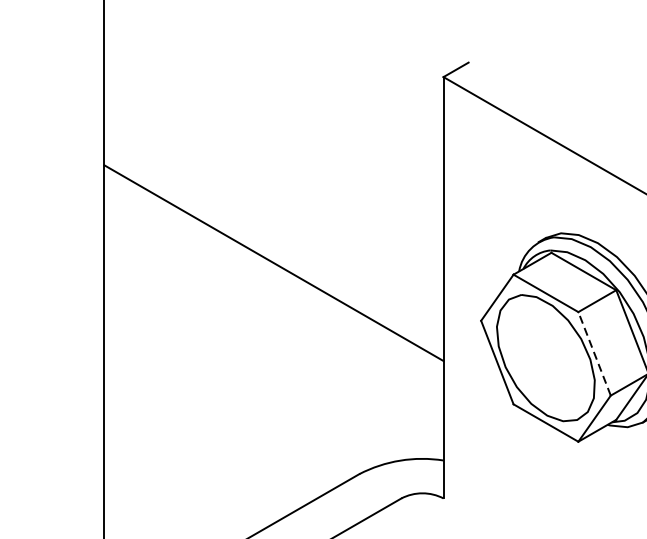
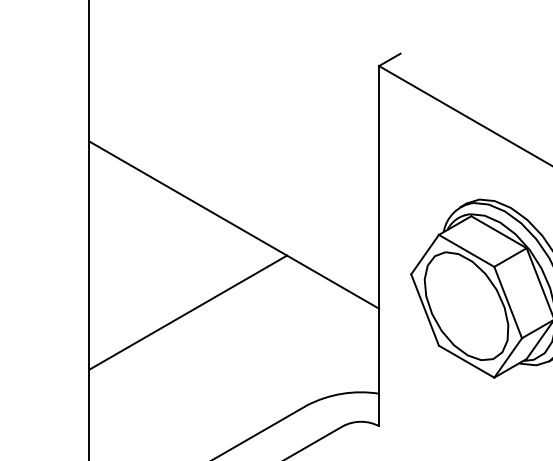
line: (593, 353) -> (507, 302), dashed -> solid
line: (220, 365) -> (188, 312), added

